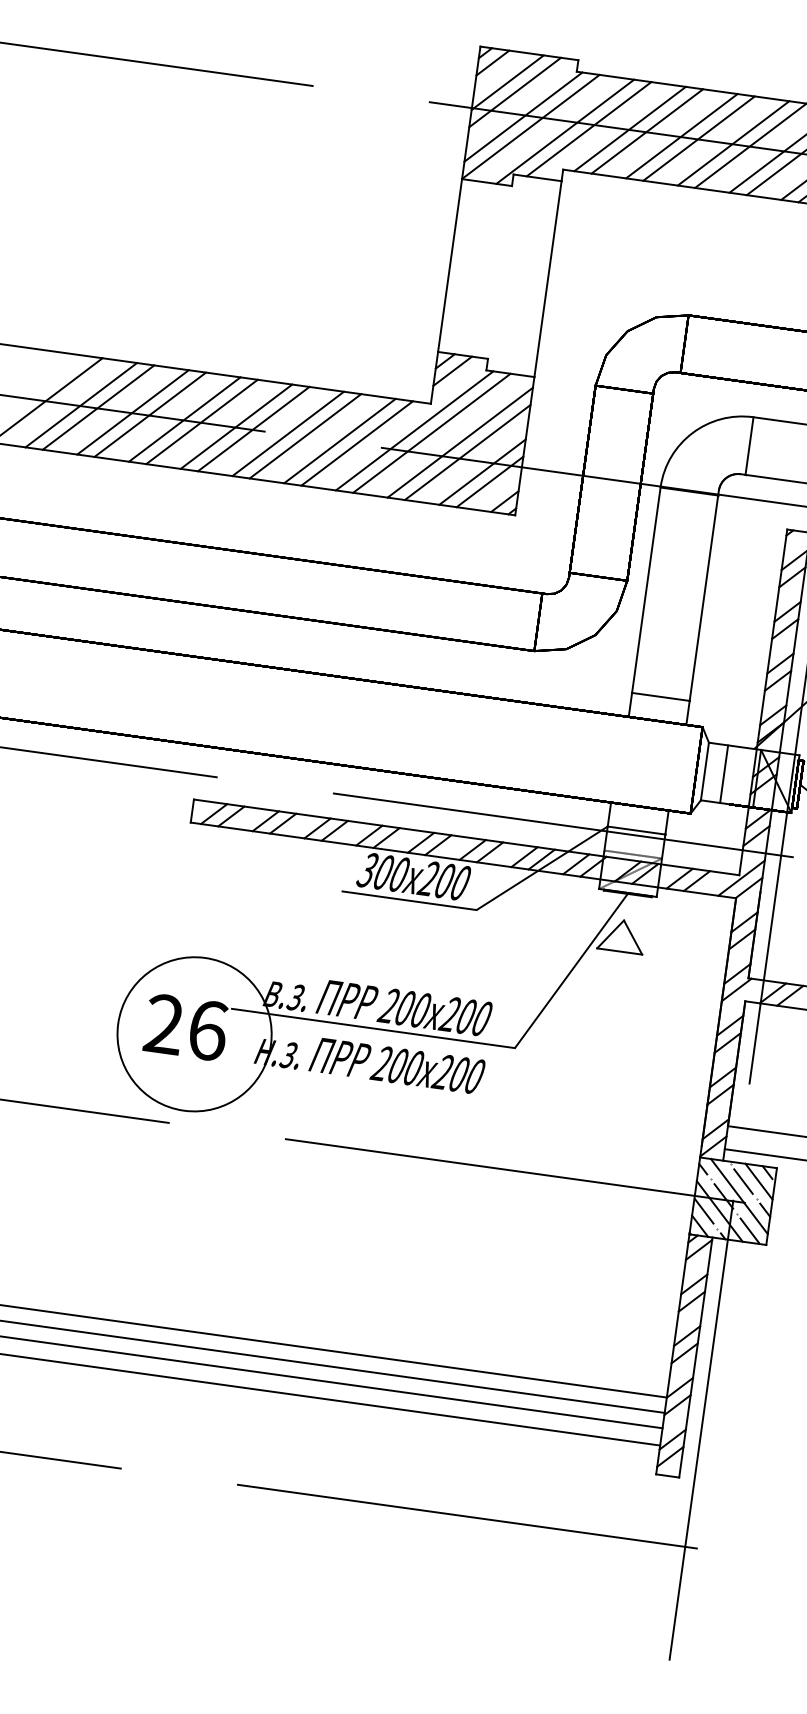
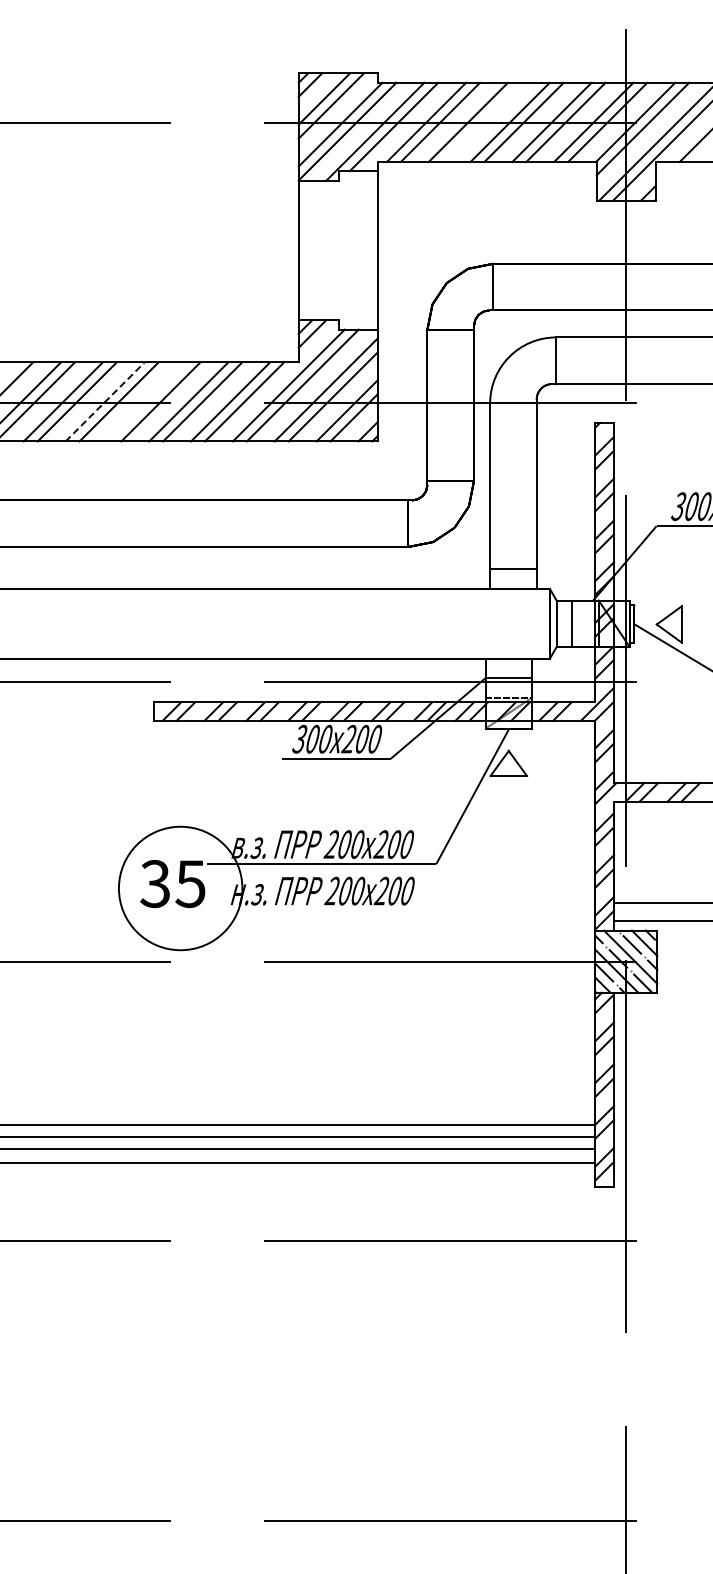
line: (698, 137) -> (481, 121), removed
line: (185, 419) -> (105, 401), solid -> dashed
line: (235, 426) -> (146, 401), removed
text: (185, 1027) -> (172, 884), 26 -> 35

